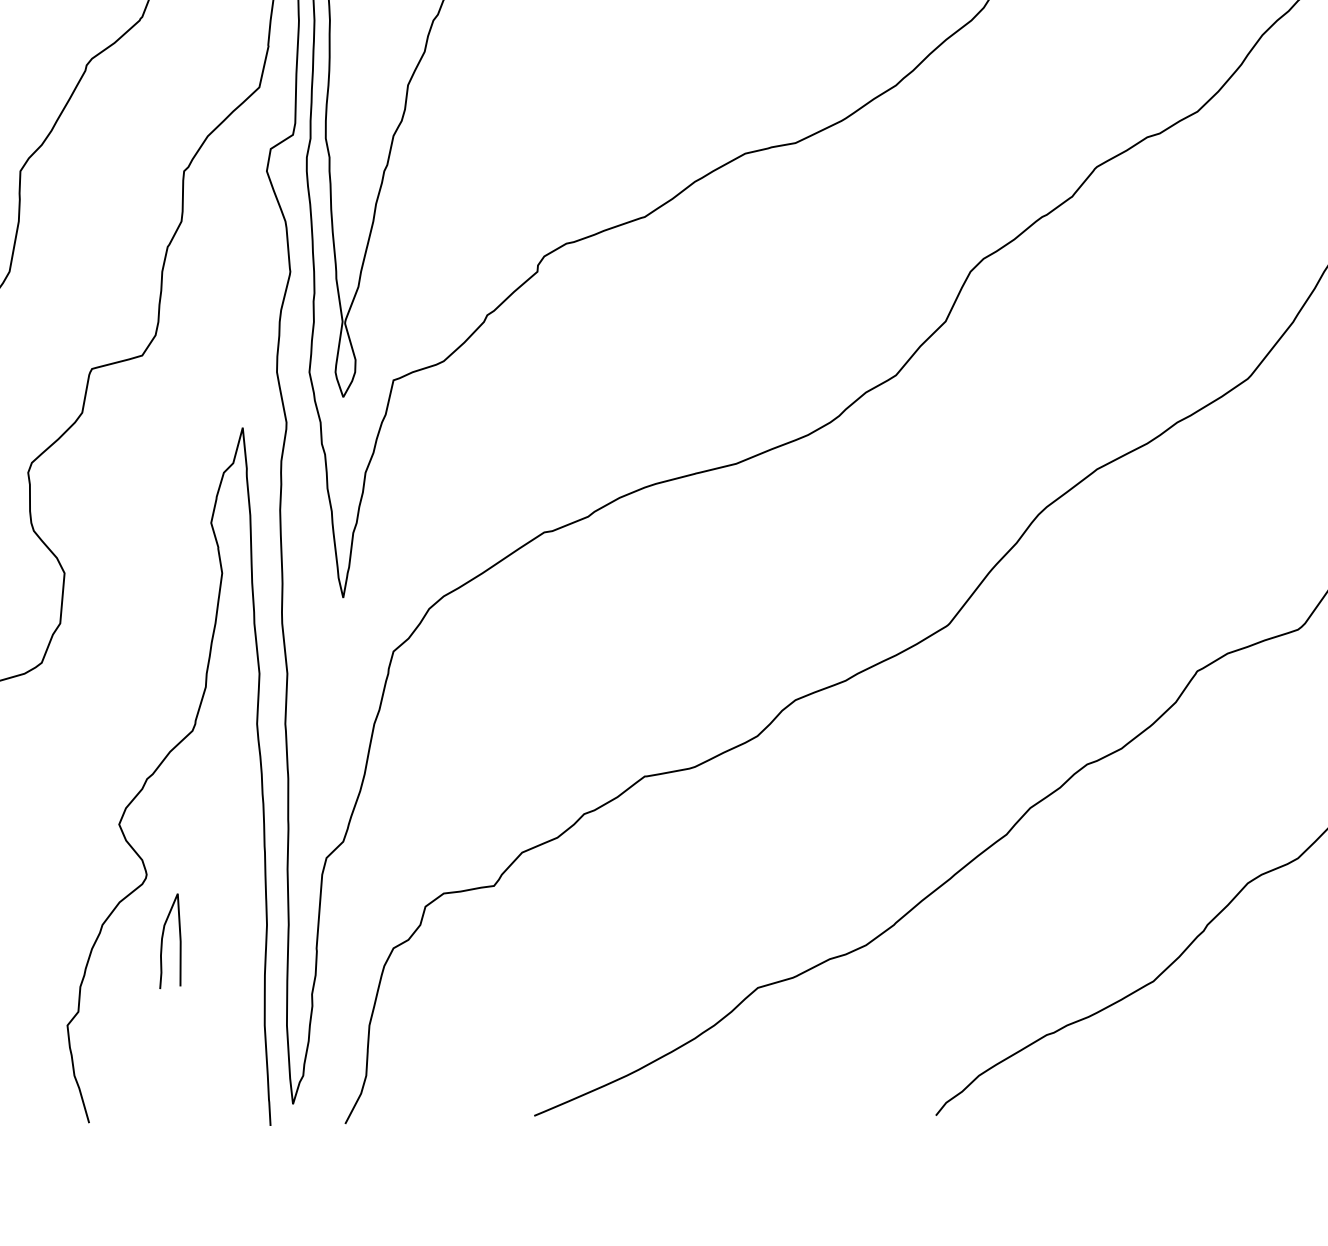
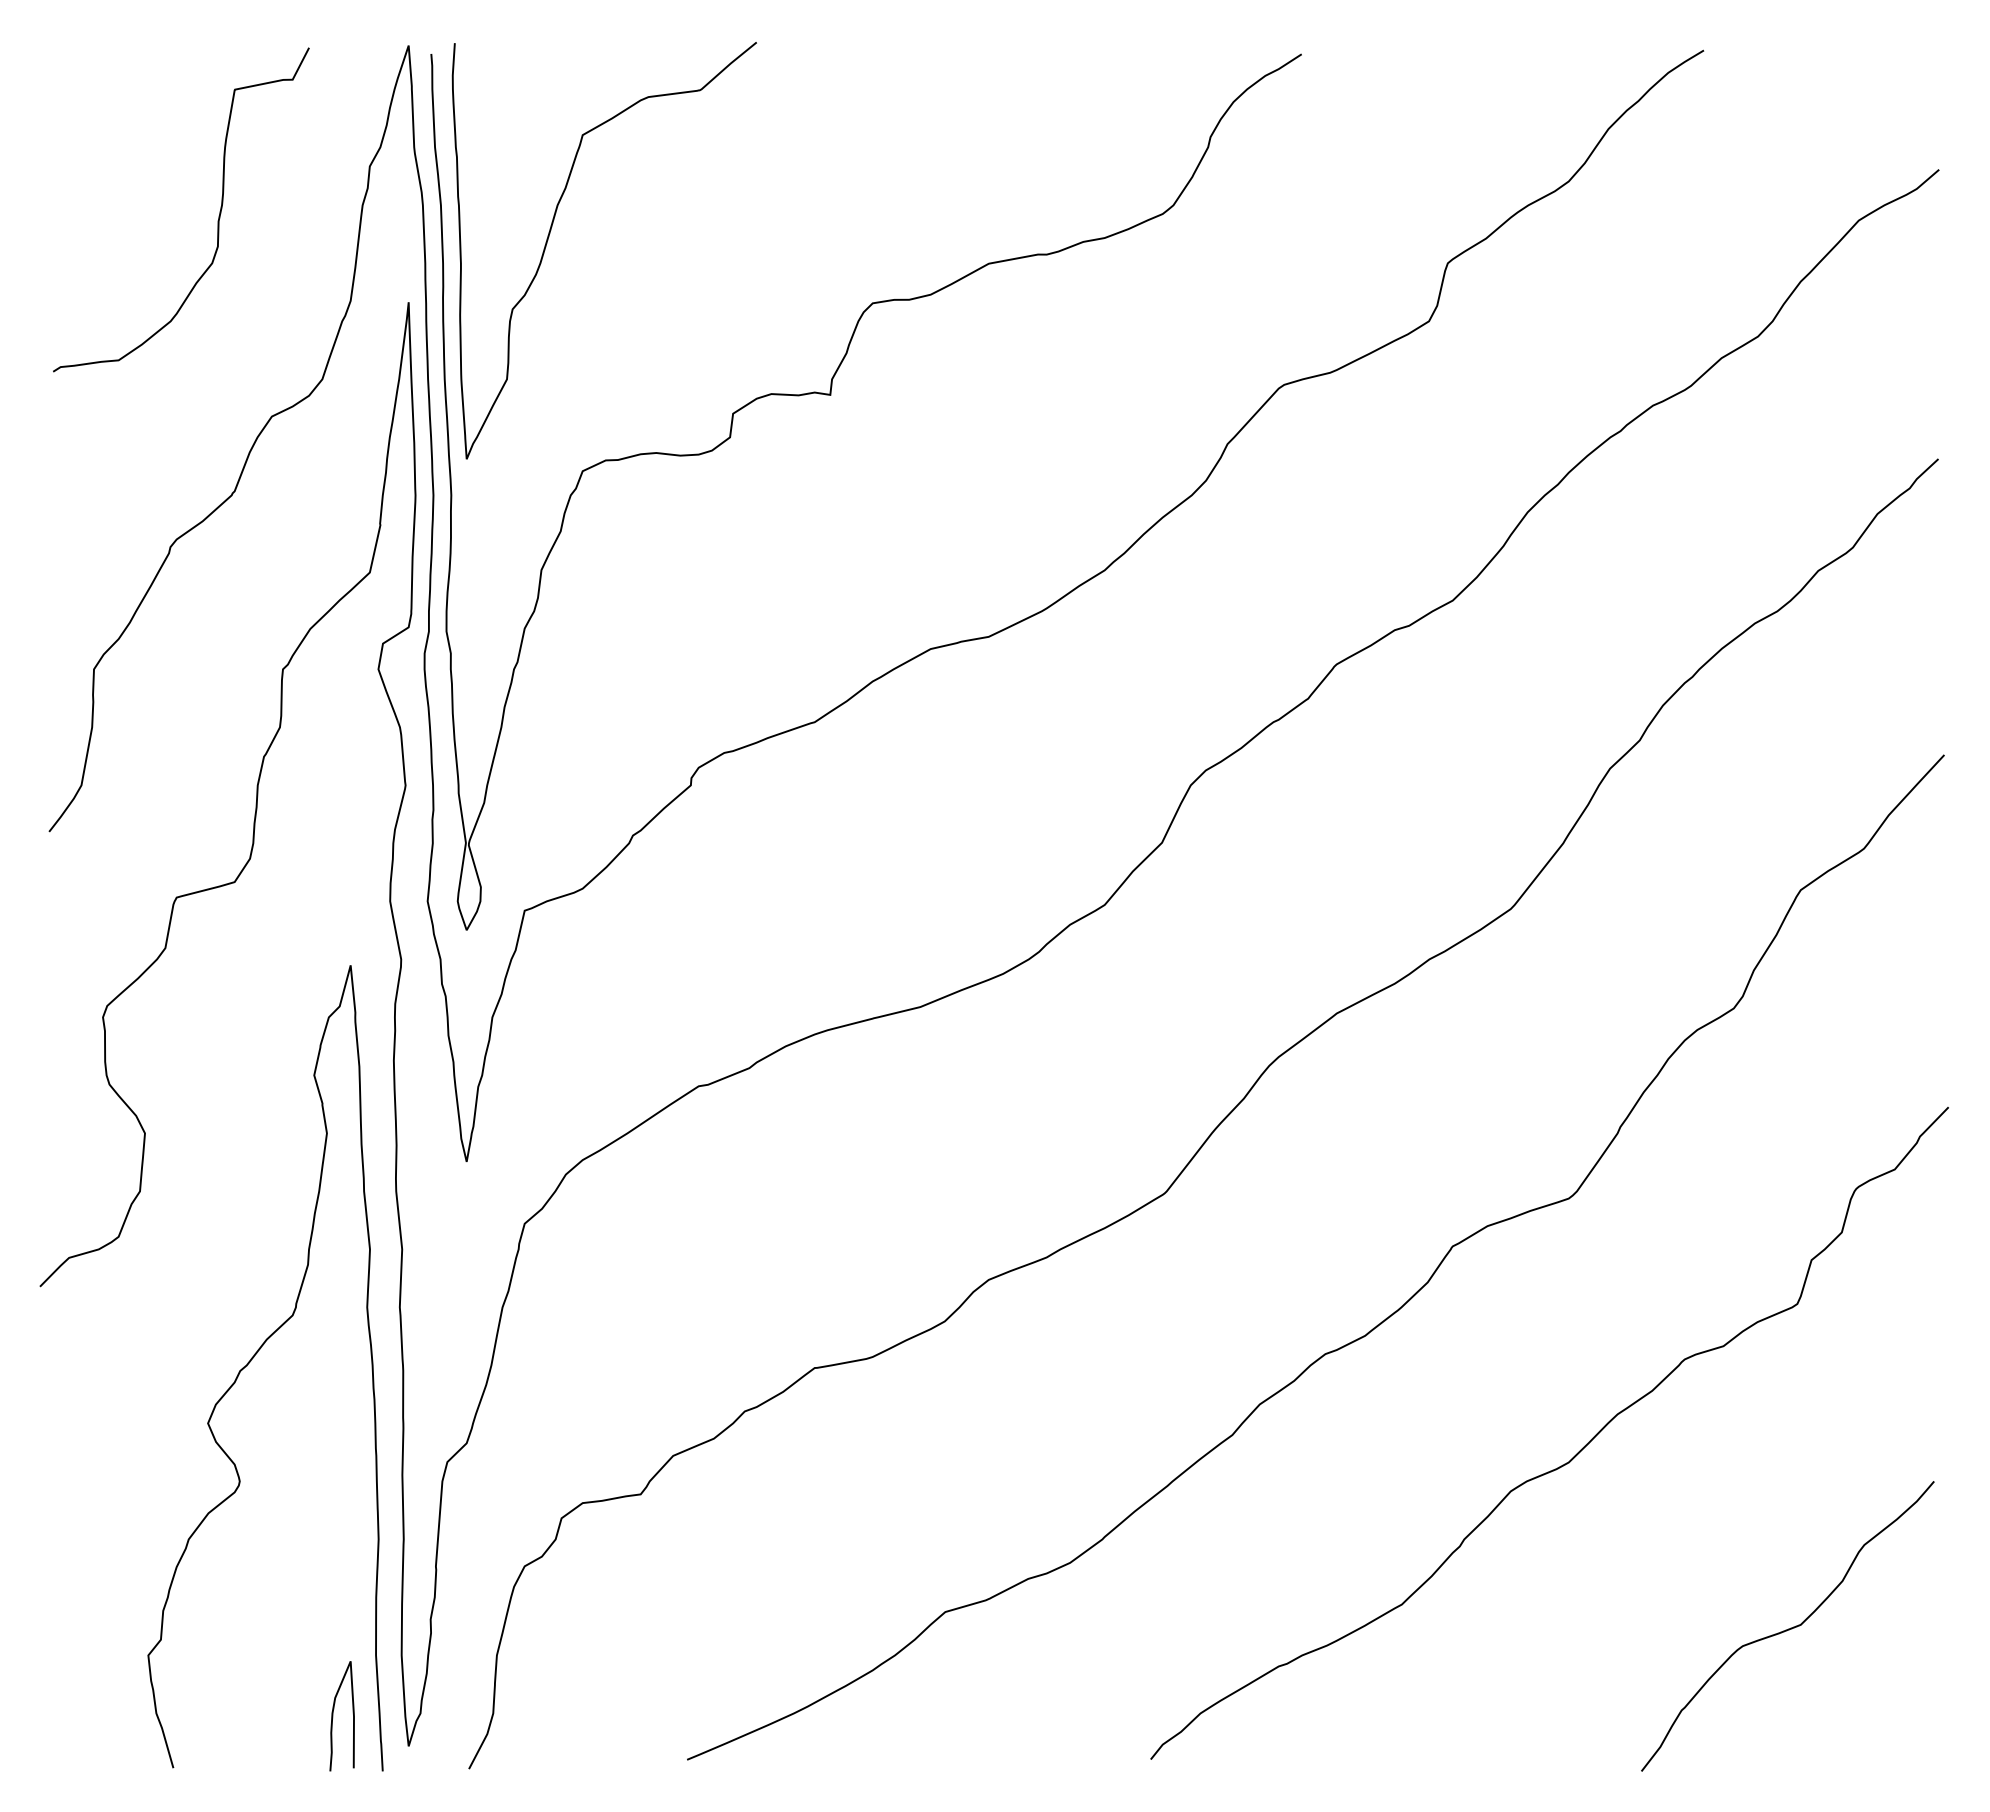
curve: (162, 941) -> (333, 1716), moved

